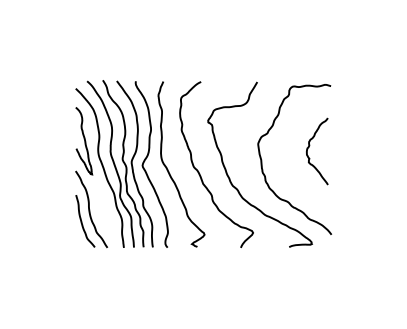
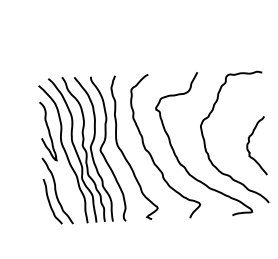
curve: (309, 147) -> (249, 142), moved

